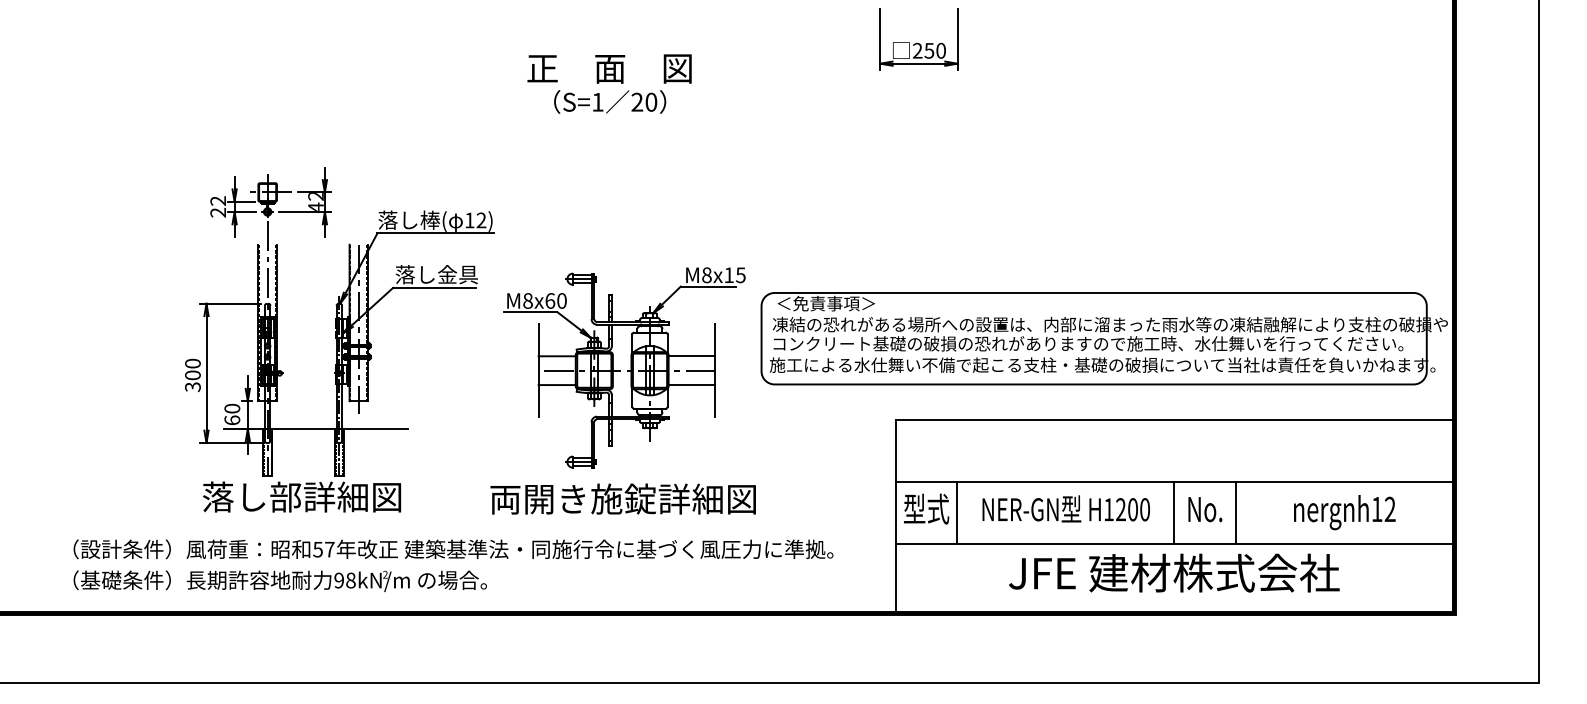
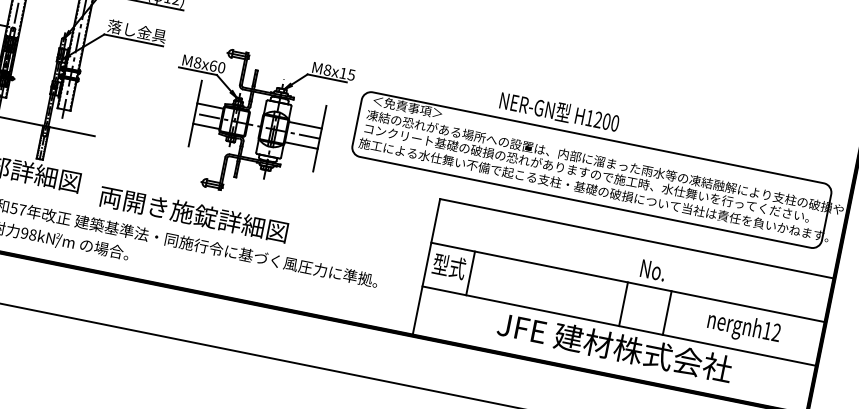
text: (622, 498) -> (193, 213), moved
text: (1065, 508) -> (559, 111), moved
text: (1205, 509) -> (653, 270), moved

